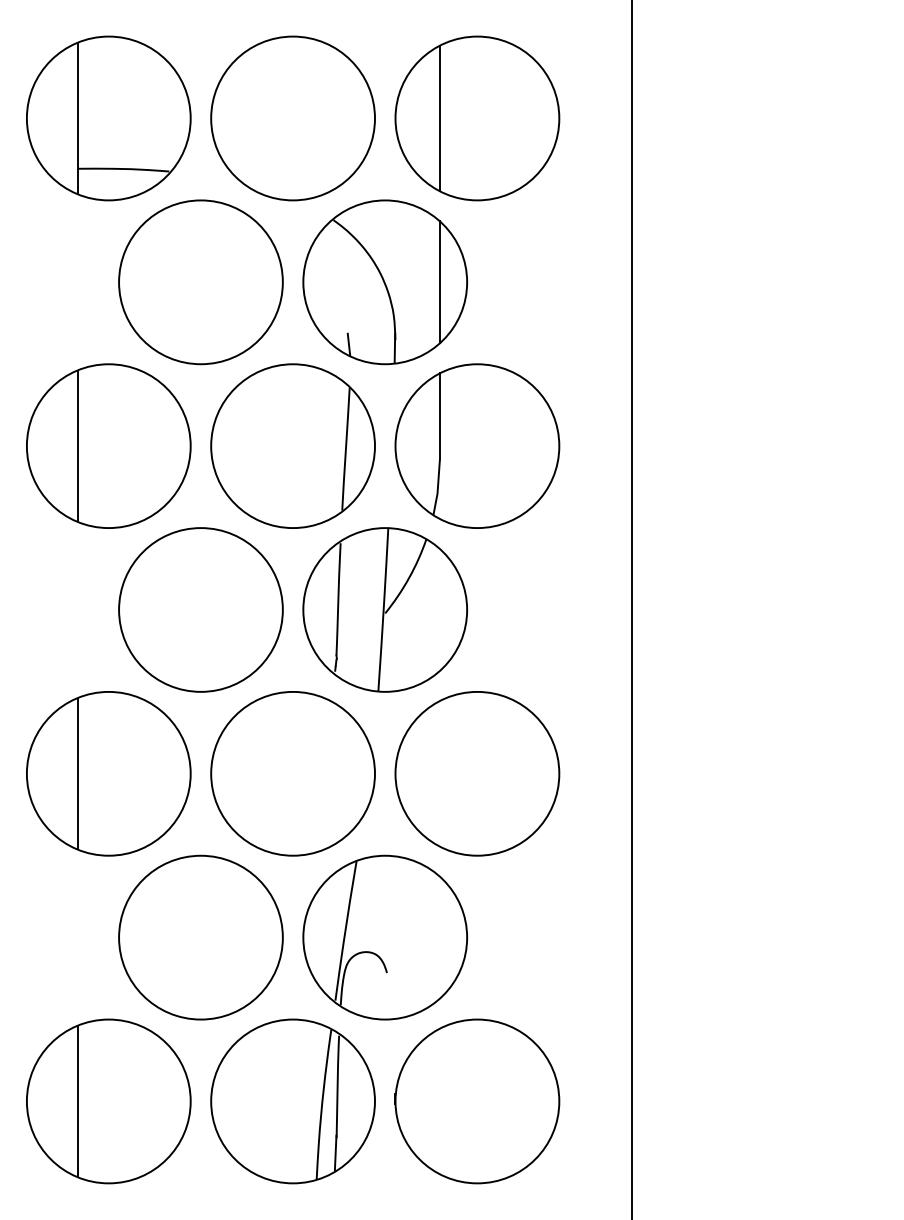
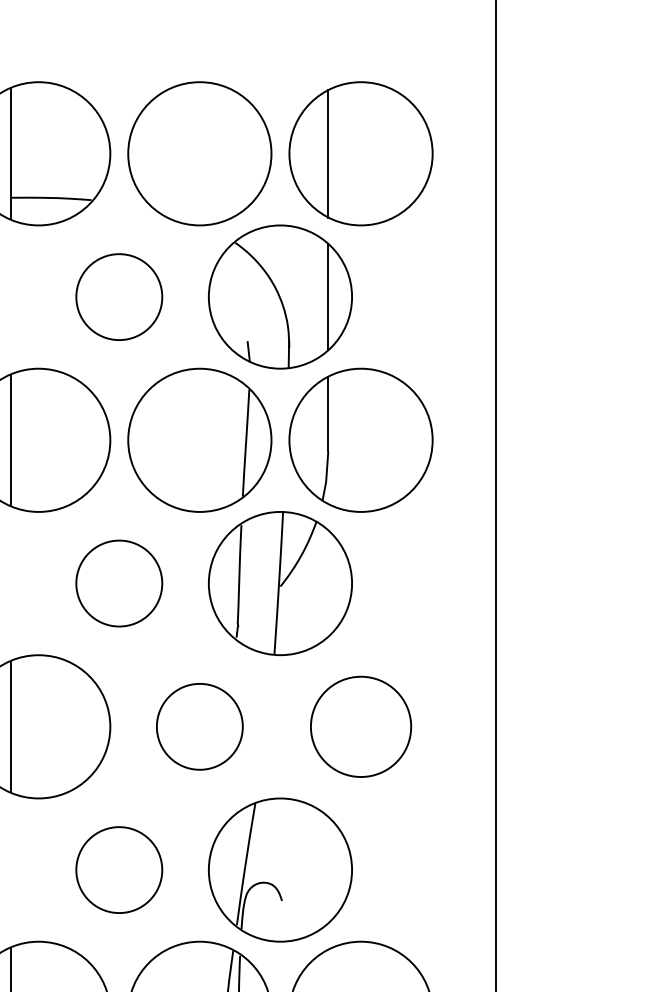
circle: (200, 282) -> (118, 297), size x0.6
circle: (200, 609) -> (118, 583), size x0.6
circle: (292, 773) -> (199, 726), size x0.6
circle: (477, 773) -> (361, 726), size x0.7
circle: (200, 937) -> (118, 869), size x0.6

